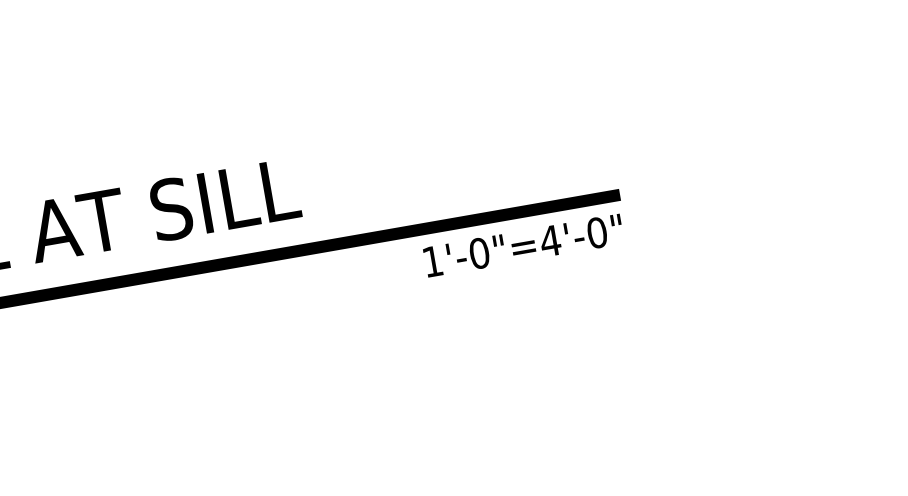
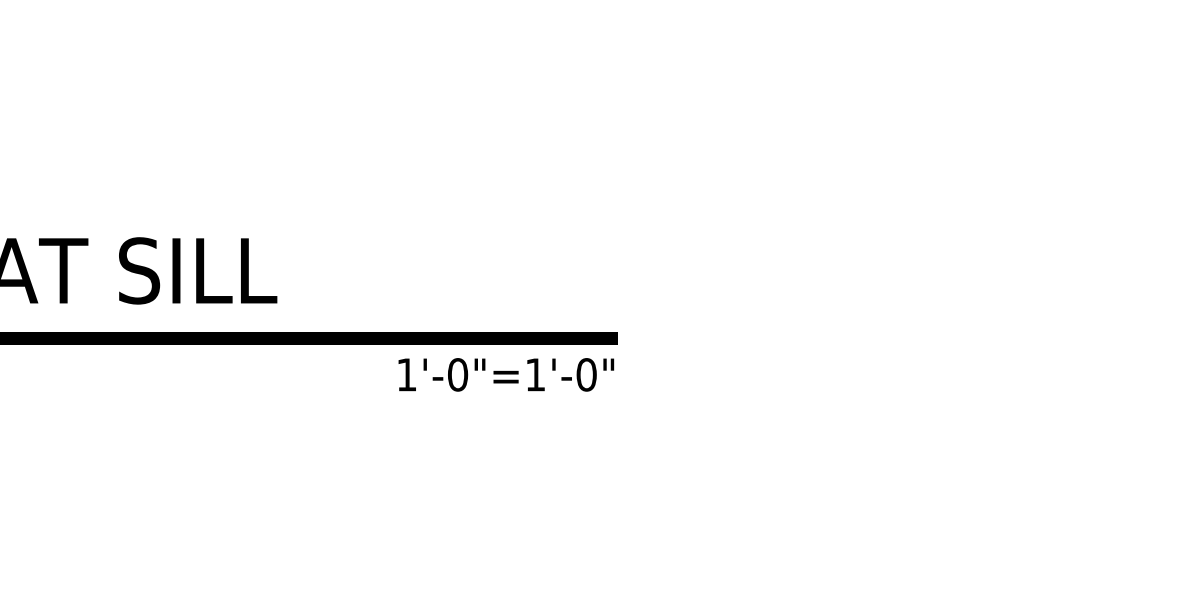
text: (550, 240) -> (535, 374), 1'-0"=4'-0" -> 1'-0"=1'-0"

